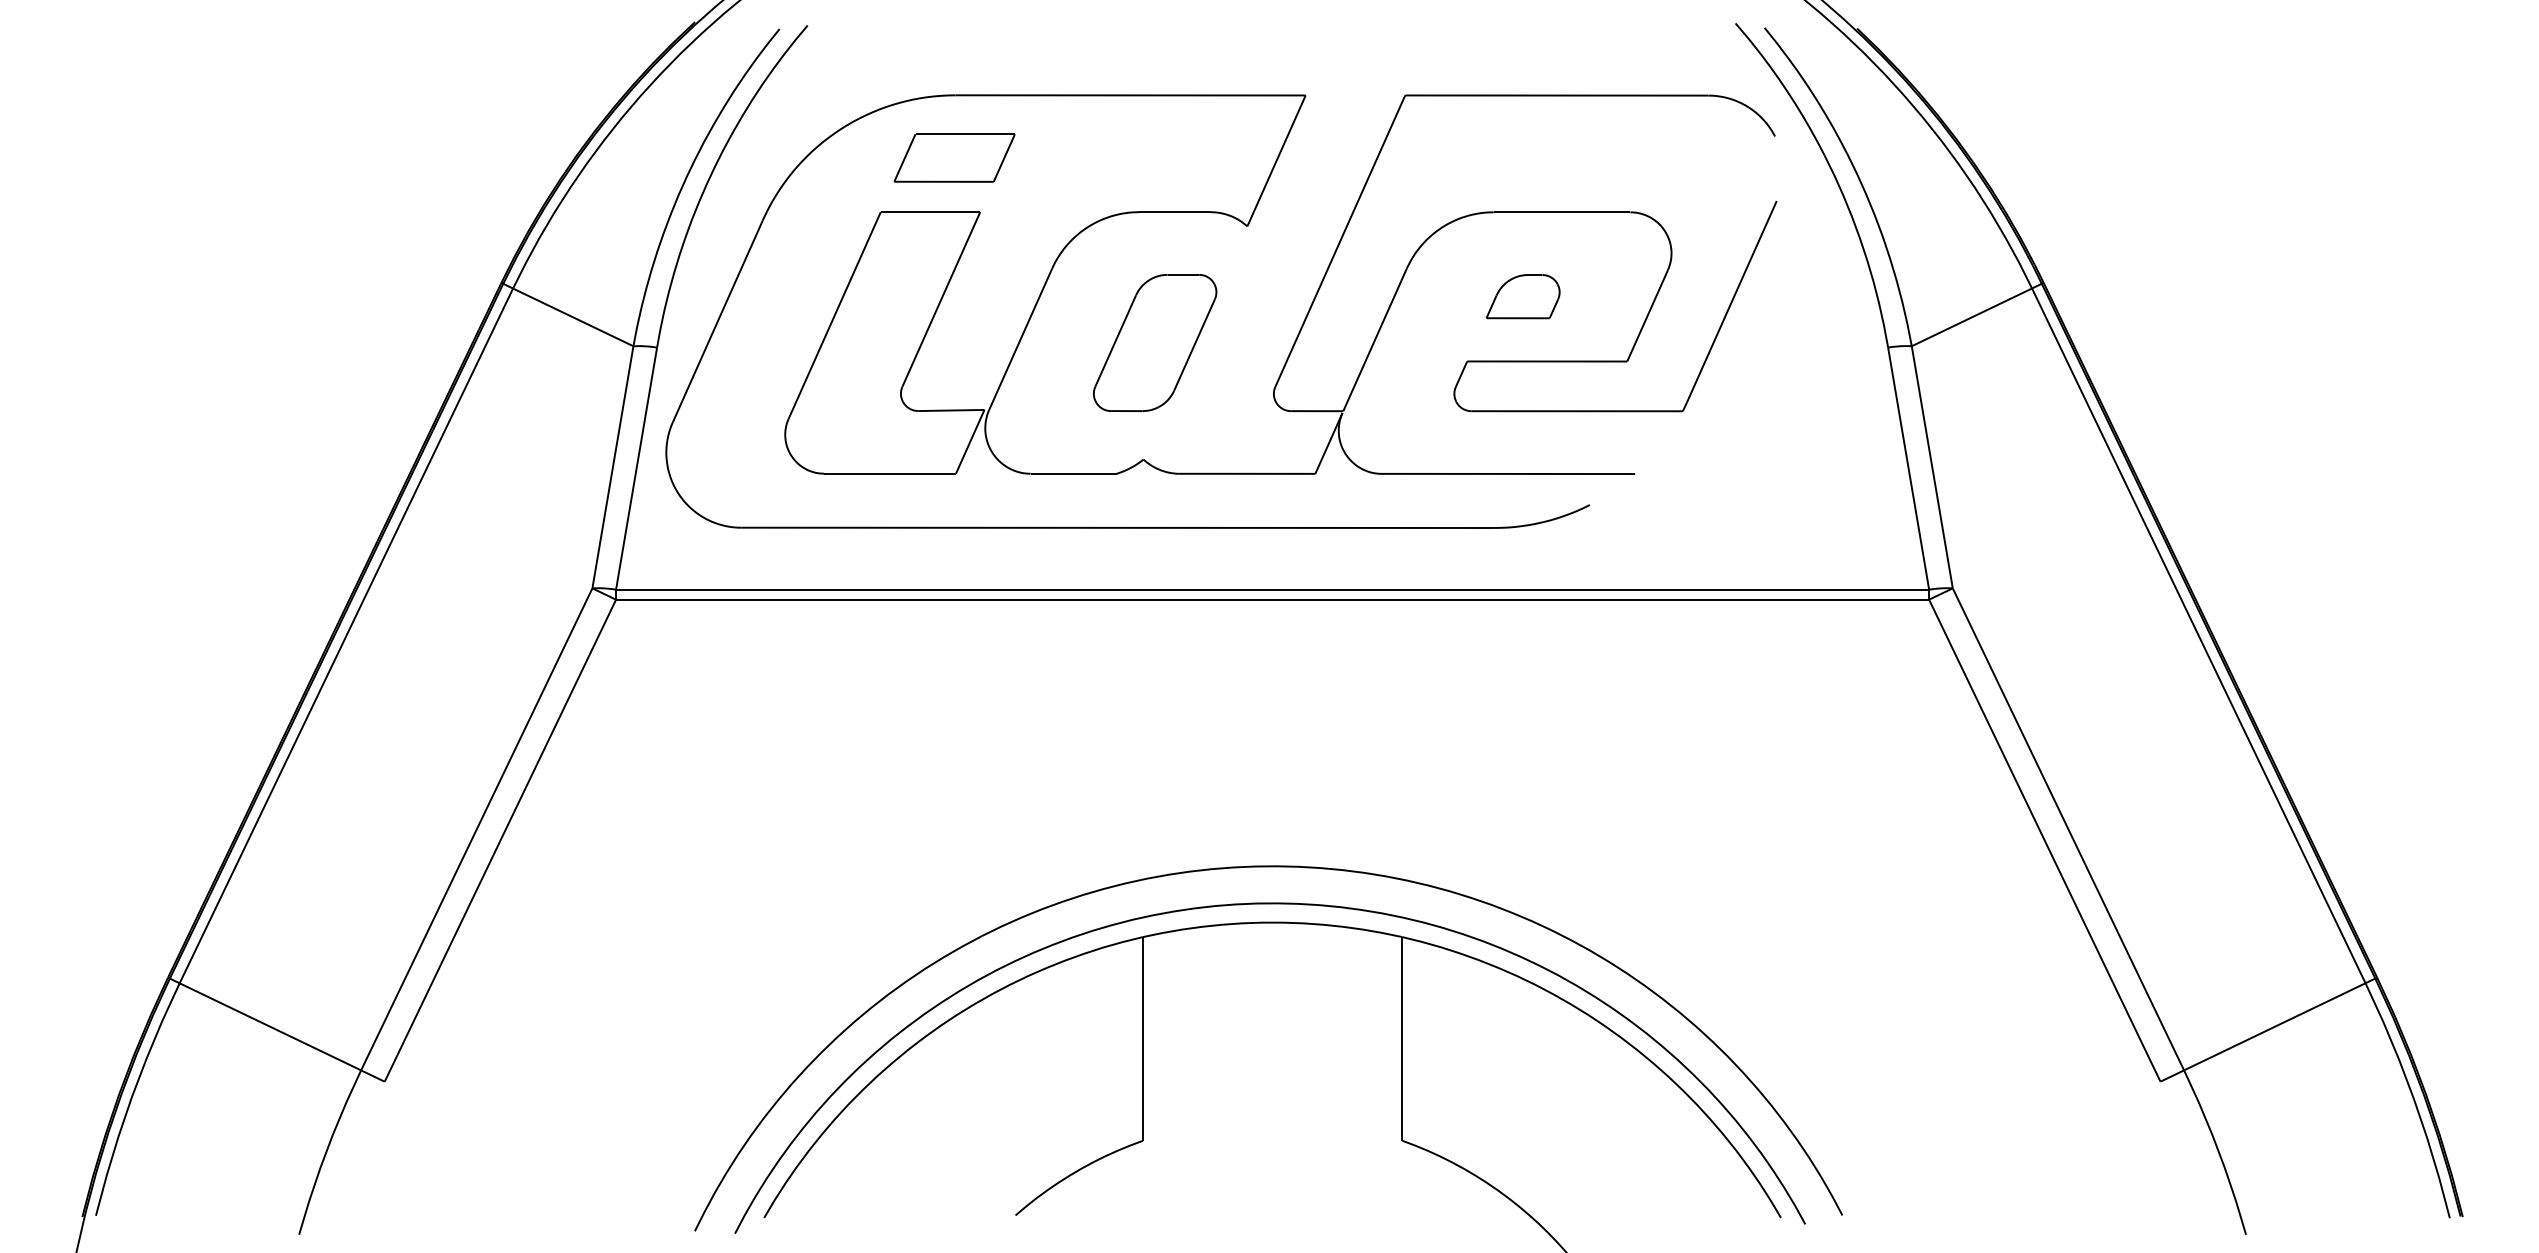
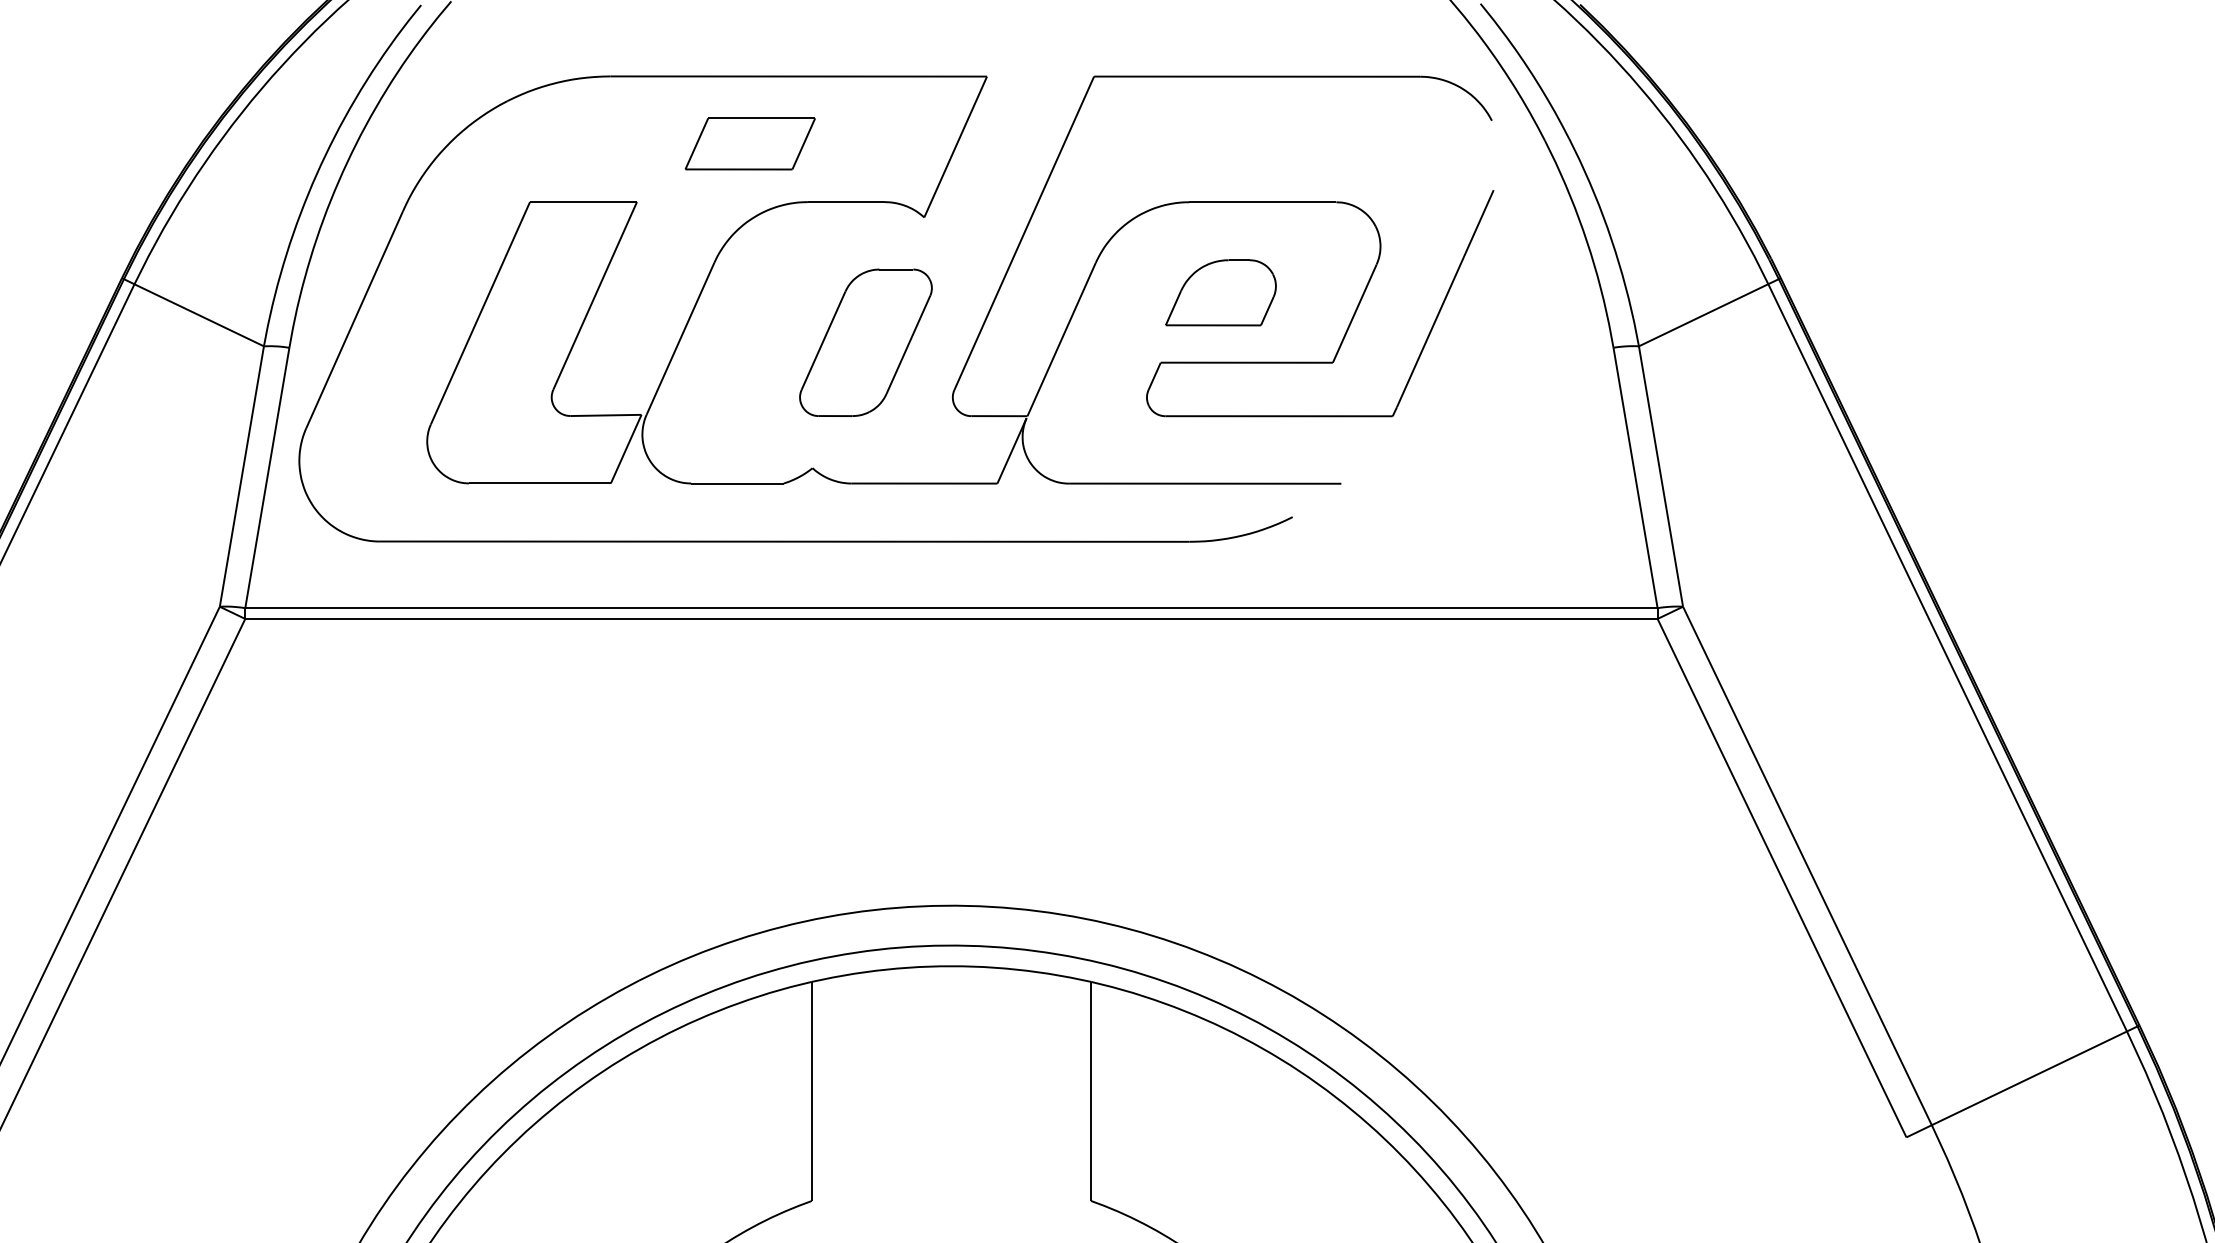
part: (954, 157) -> (750, 143), moved
part: (1522, 296) -> (1220, 292), size x1.4
part: (1155, 342) -> (866, 342), moved

